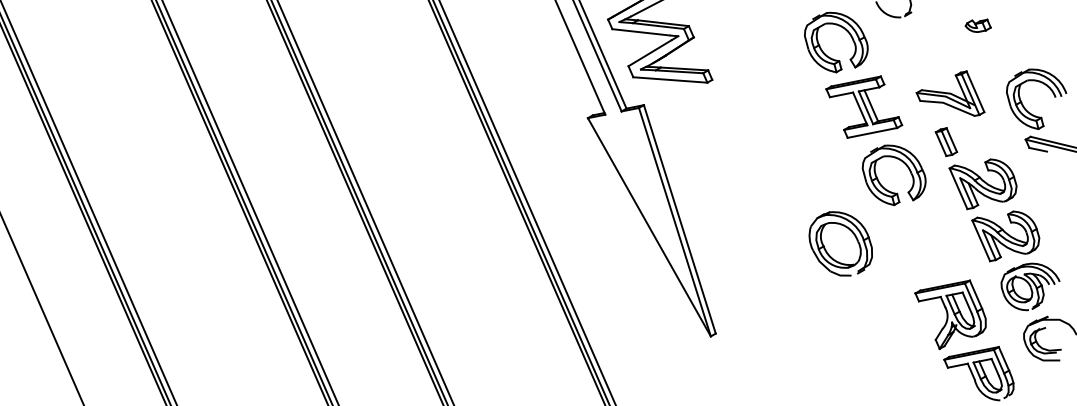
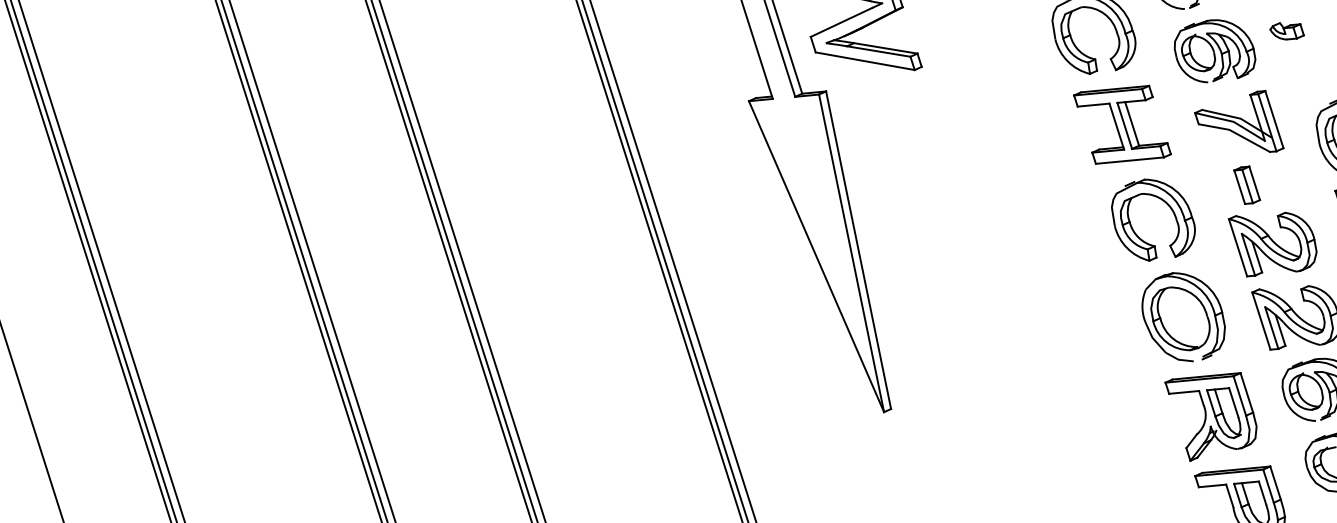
part: (926, 46) -> (1214, 51), added
part: (946, 142) -> (1247, 185), moved
part: (840, 243) -> (1183, 316), moved

